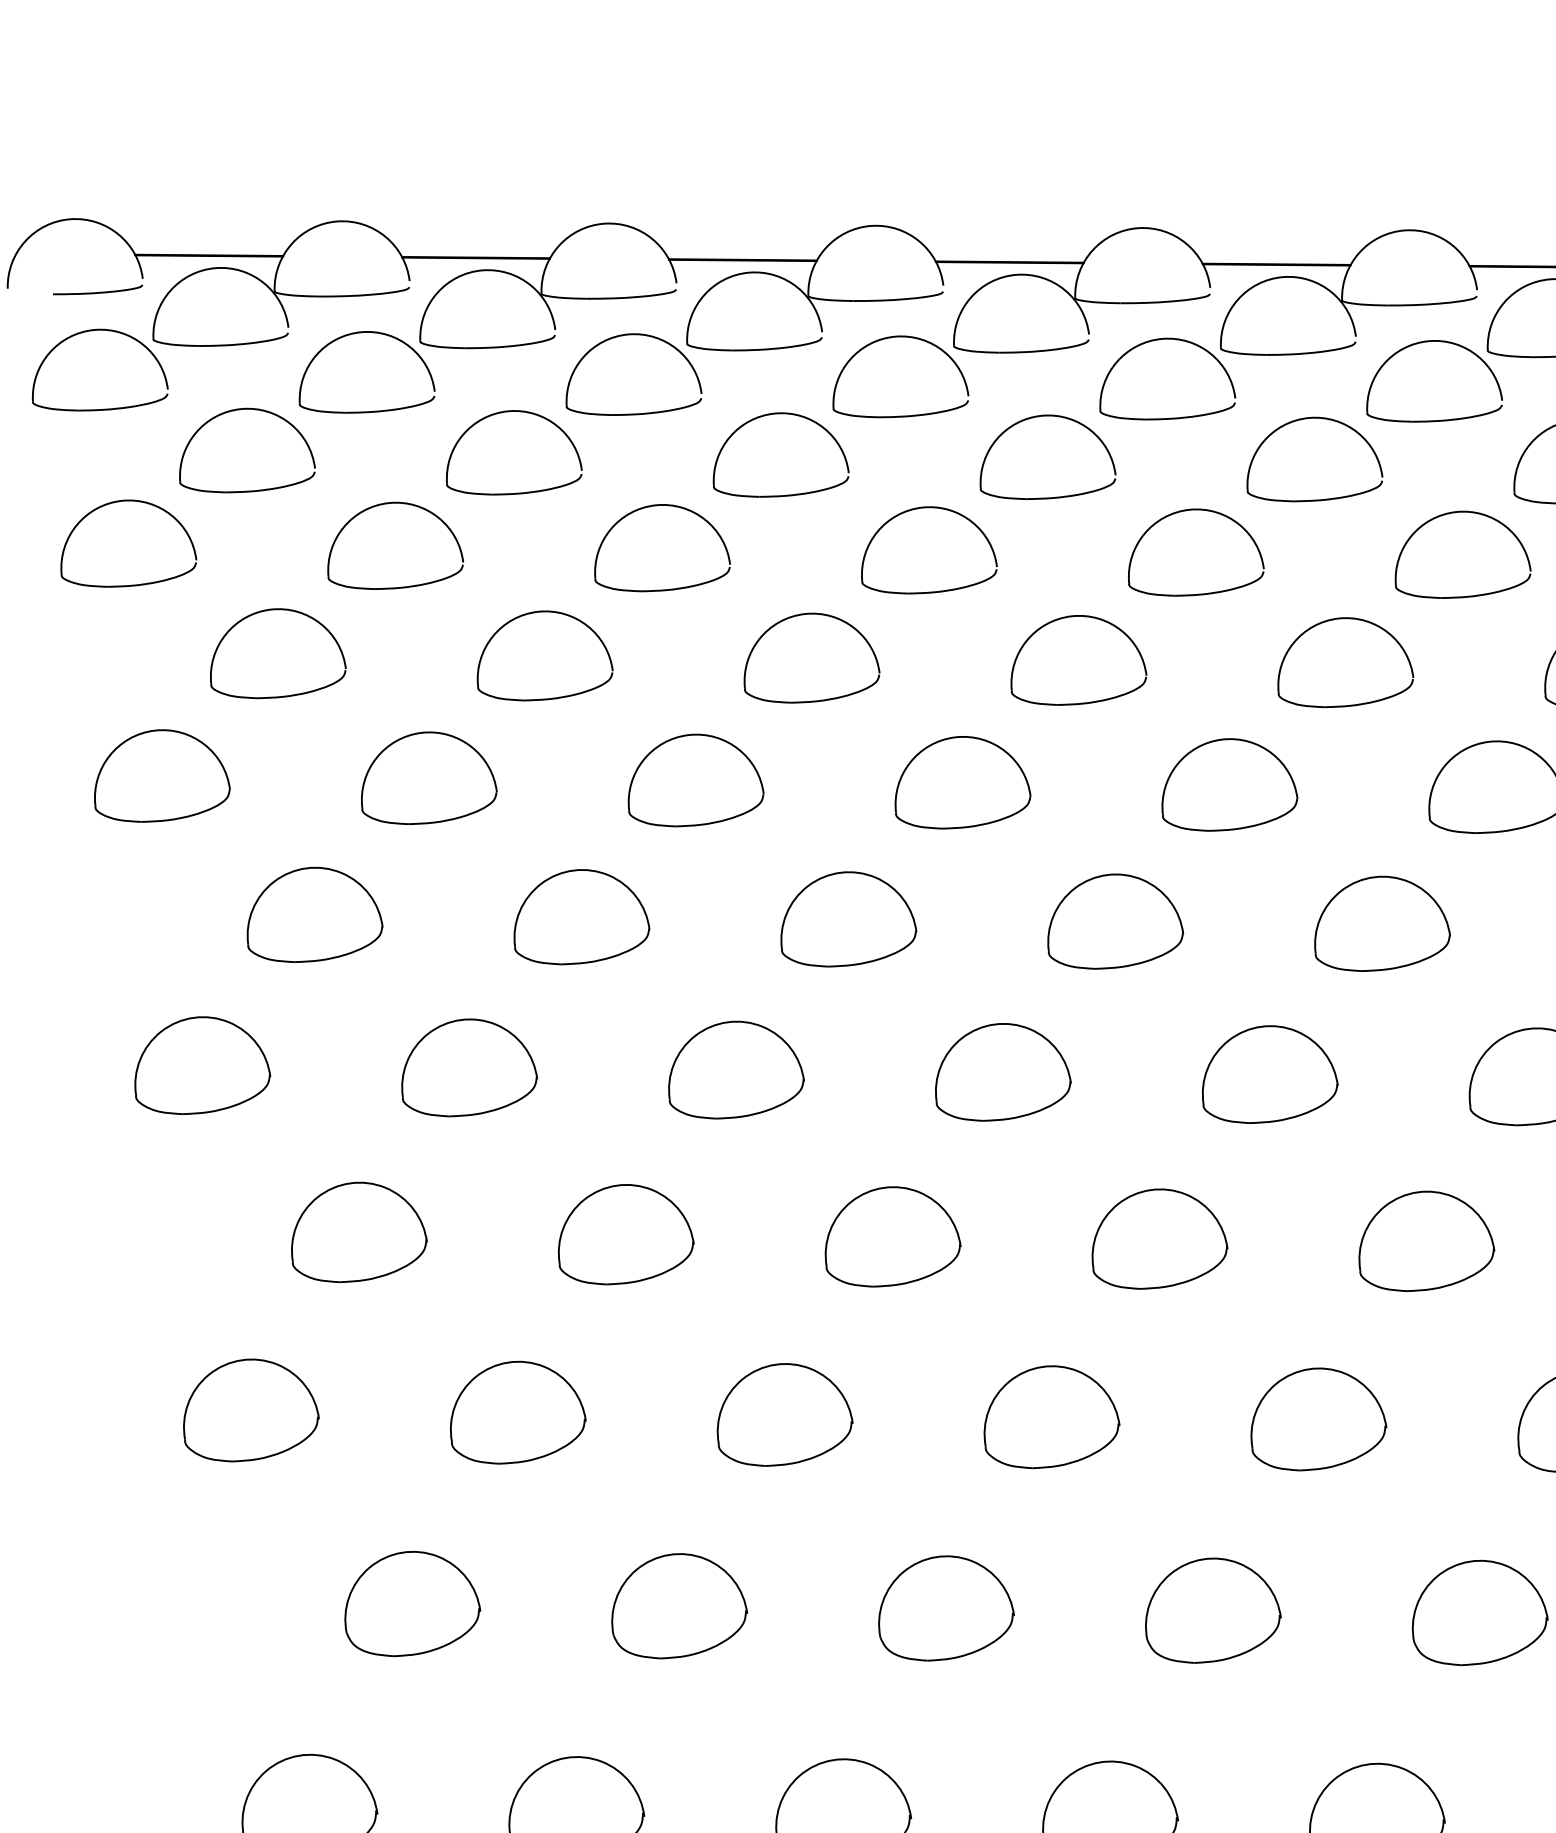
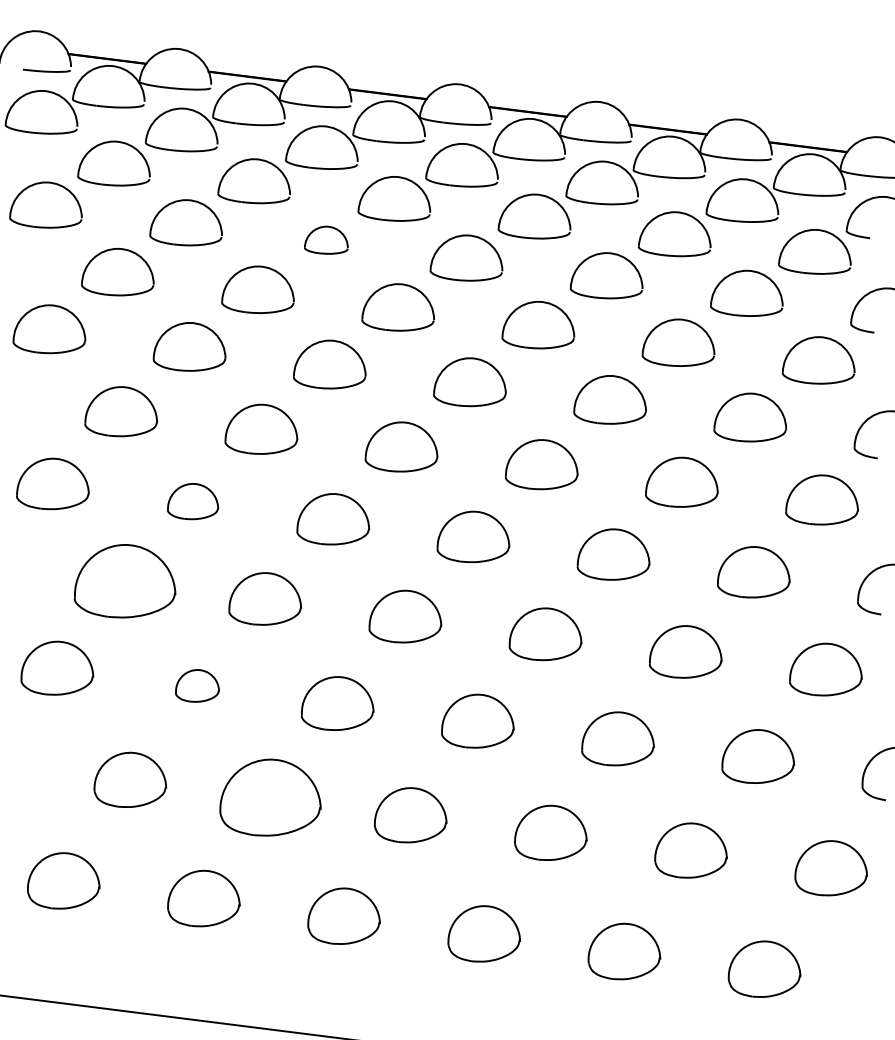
part: (660, 546) -> (326, 239), size x0.6
part: (466, 1067) -> (192, 501), size x0.7
part: (356, 1232) -> (124, 581), size x1.4
part: (516, 1411) -> (197, 685), size x0.6
part: (677, 1605) -> (270, 797), size x1.4

